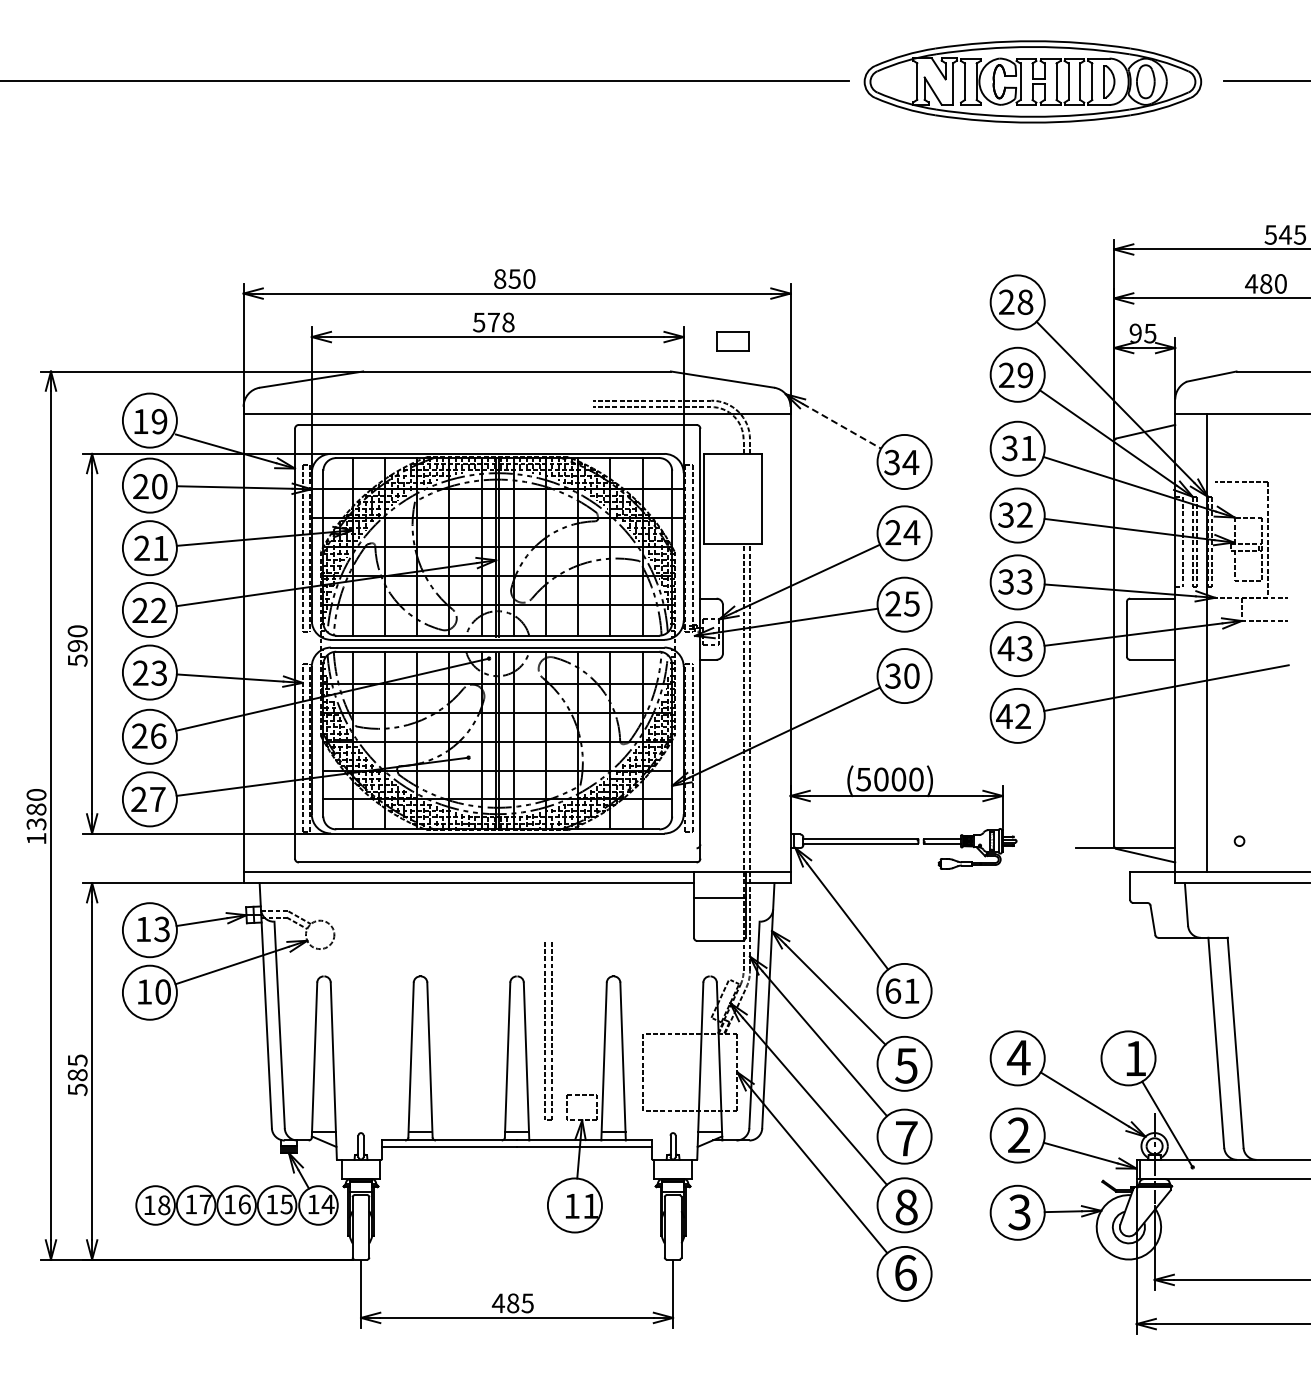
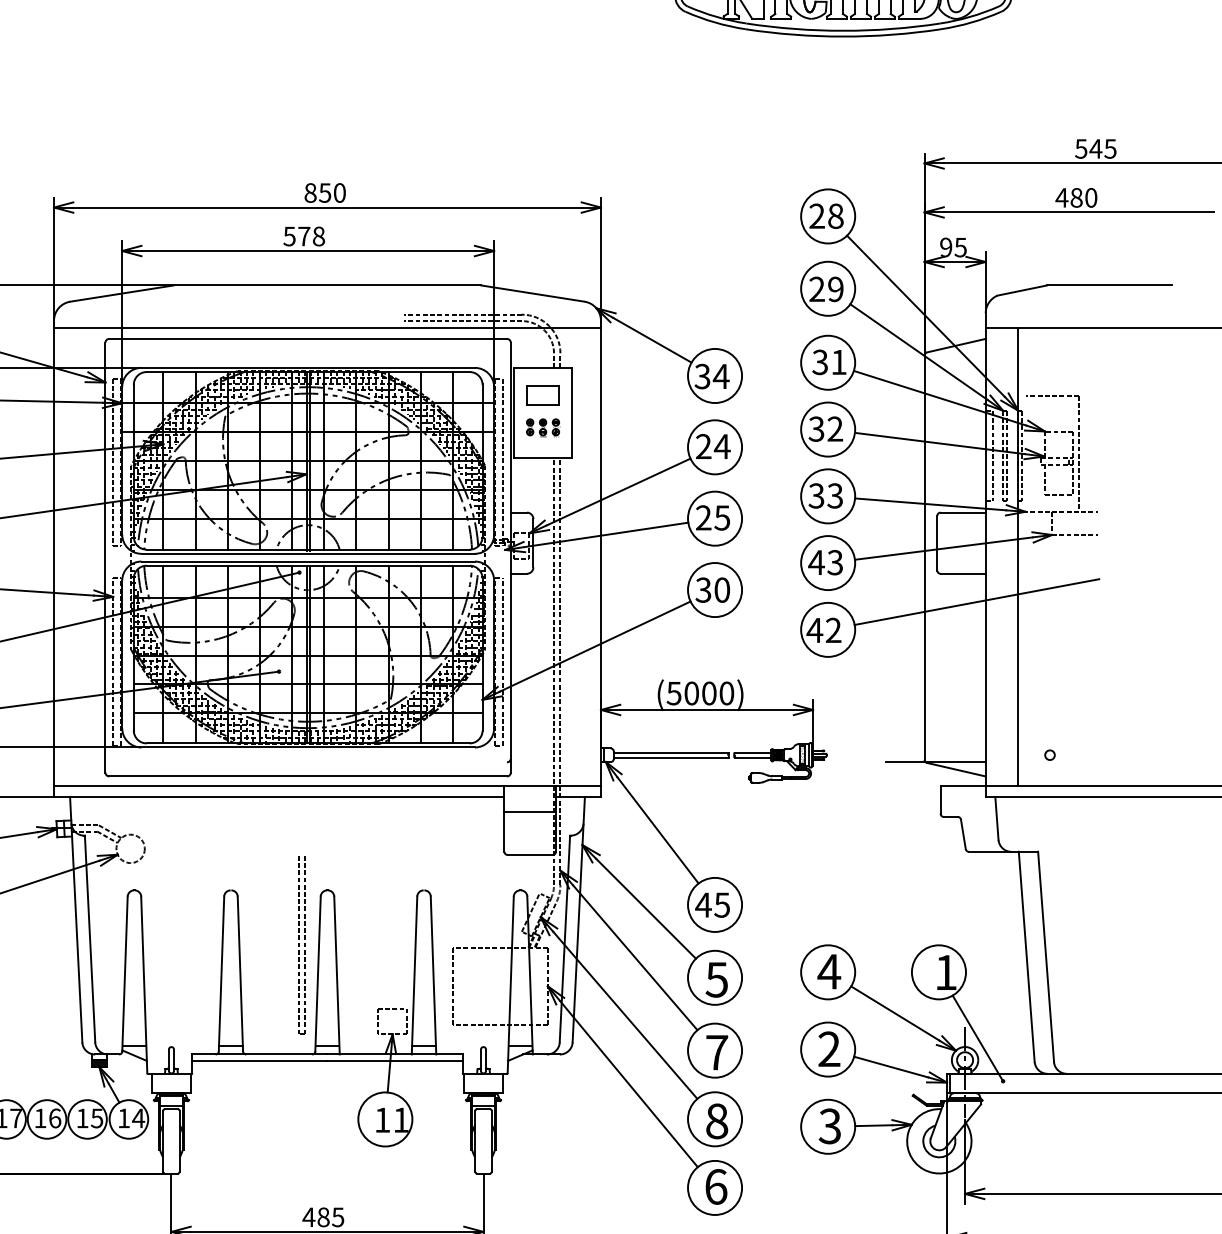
part: (732, 341) -> (542, 395), moved
line: (842, 426) -> (652, 340), dashed -> solid
part: (732, 513) -> (542, 427), added
text: (901, 990) -> (711, 904), 61 -> 45
part: (548, 1031) -> (301, 945), moved

